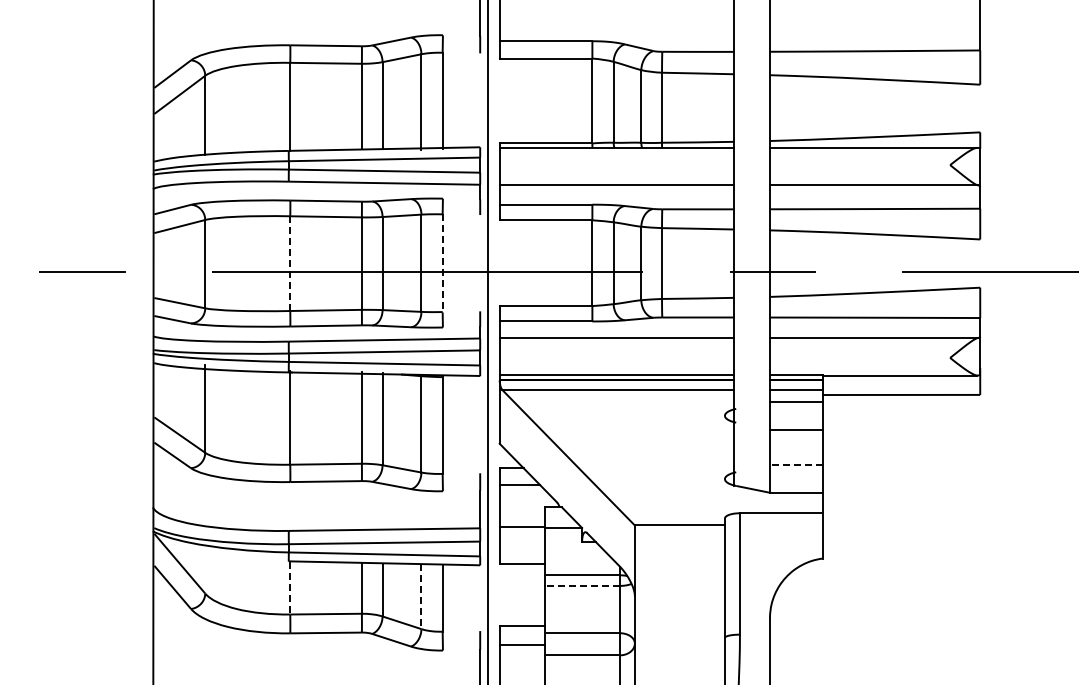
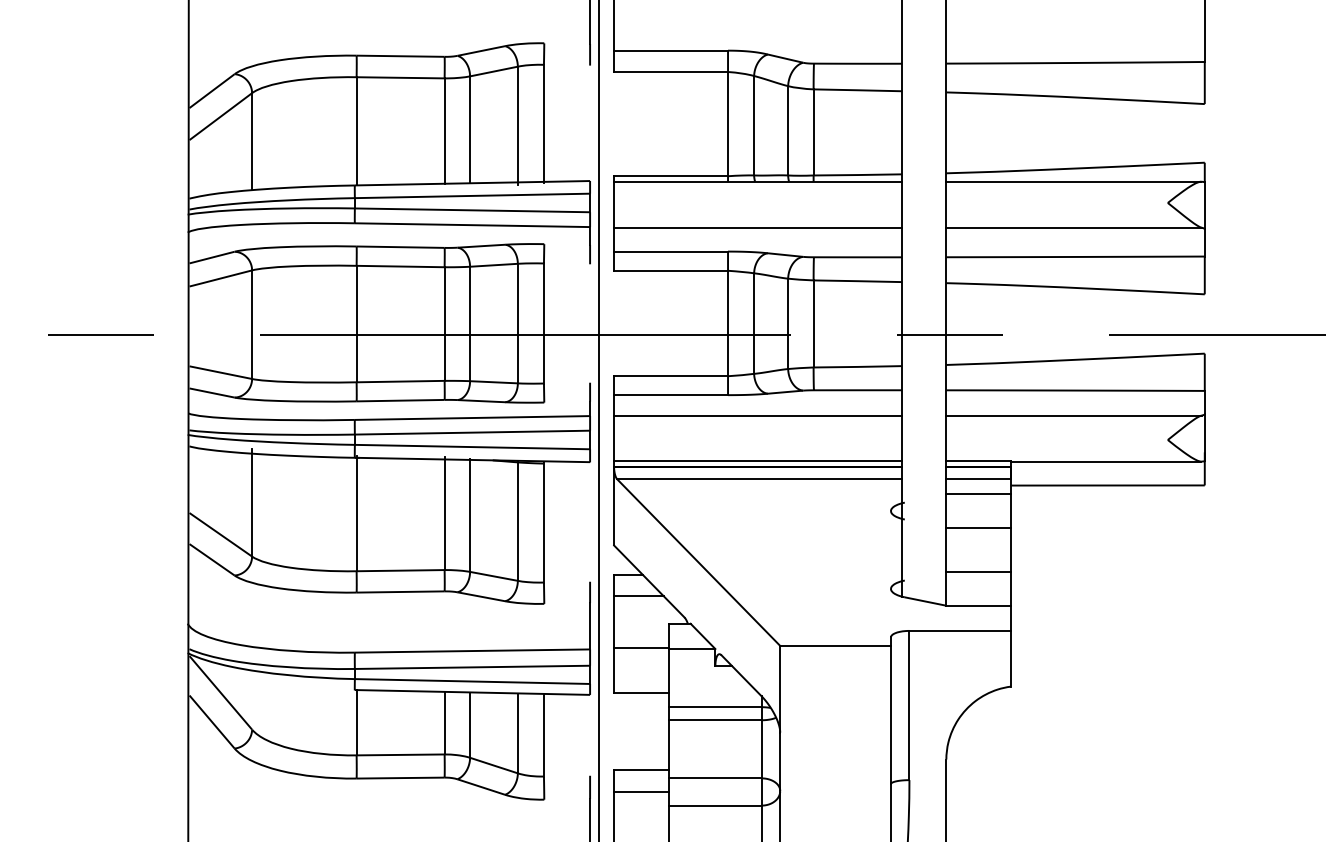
line: (442, 263) -> (543, 323), dashed -> solid
line: (290, 264) -> (356, 325), dashed -> solid
line: (795, 465) -> (977, 572), dashed -> solid
line: (582, 585) -> (715, 719), dashed -> solid
line: (290, 588) -> (356, 723), dashed -> solid
line: (421, 597) -> (517, 734), dashed -> solid

